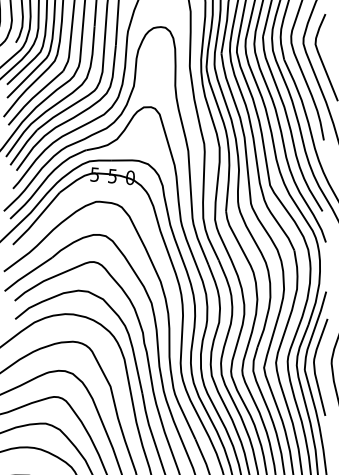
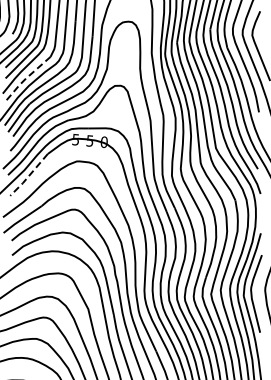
line: (33, 98) -> (26, 78), solid -> dashed
line: (36, 219) -> (29, 175), solid -> dashed

